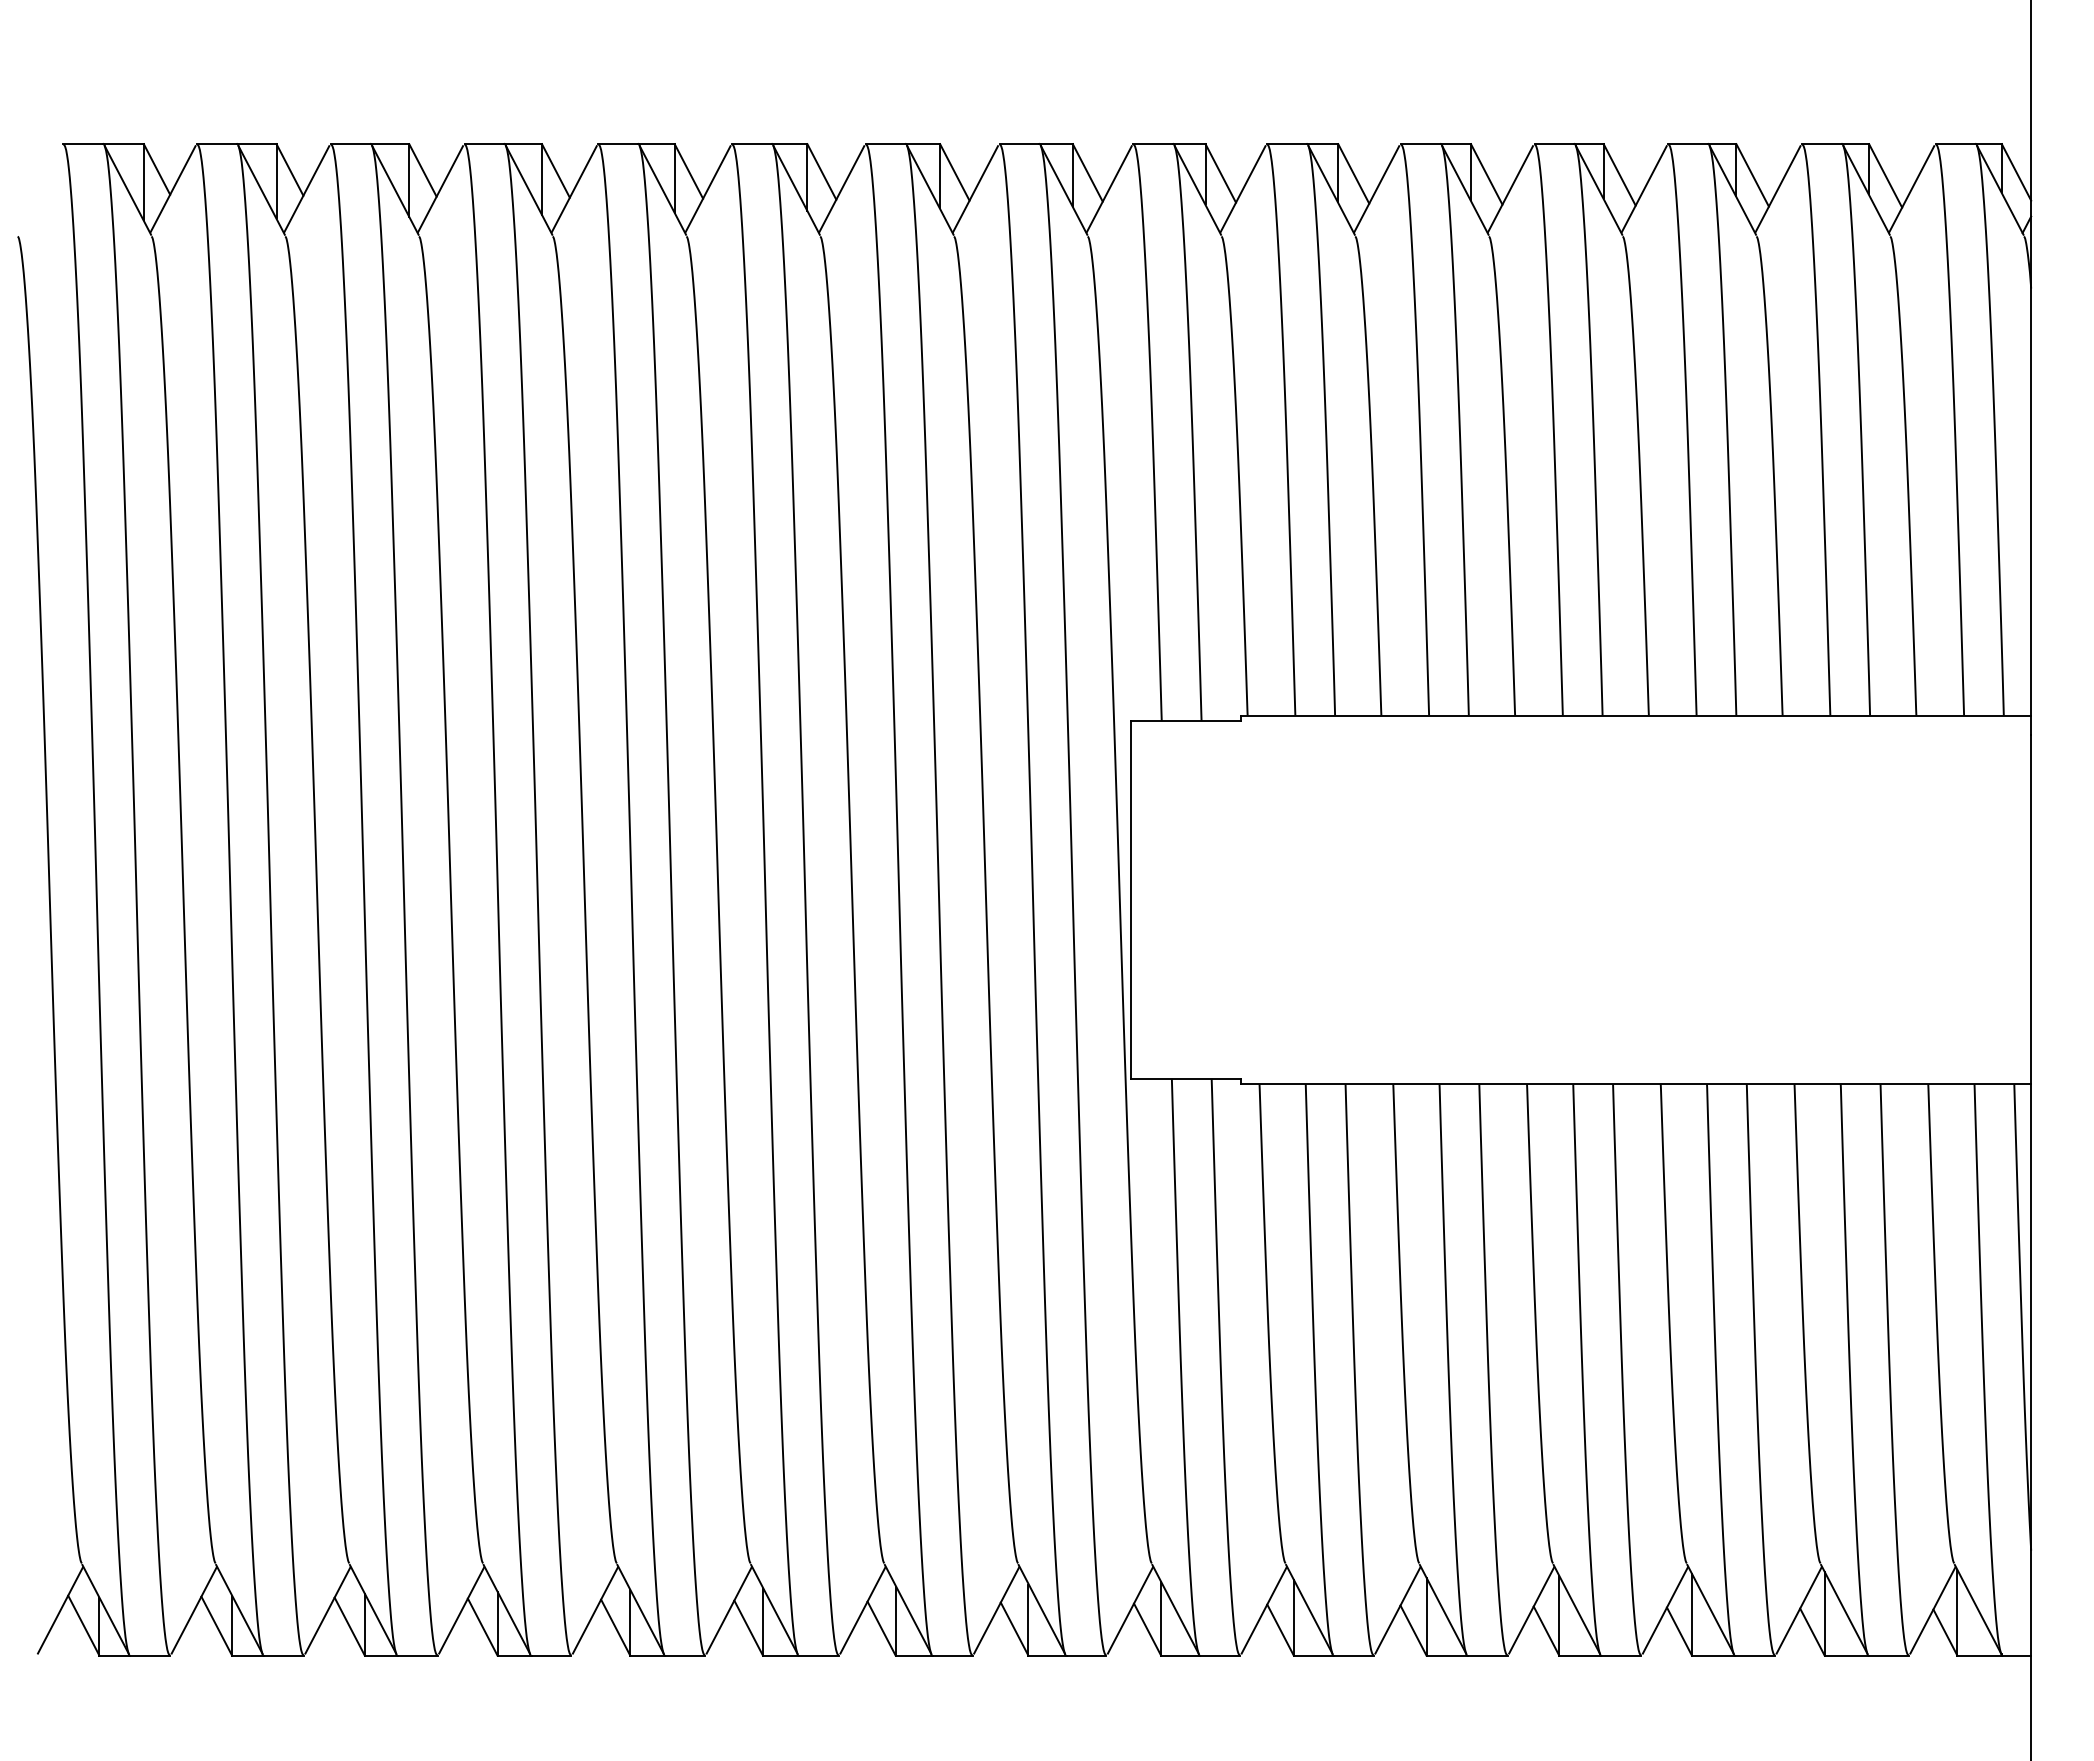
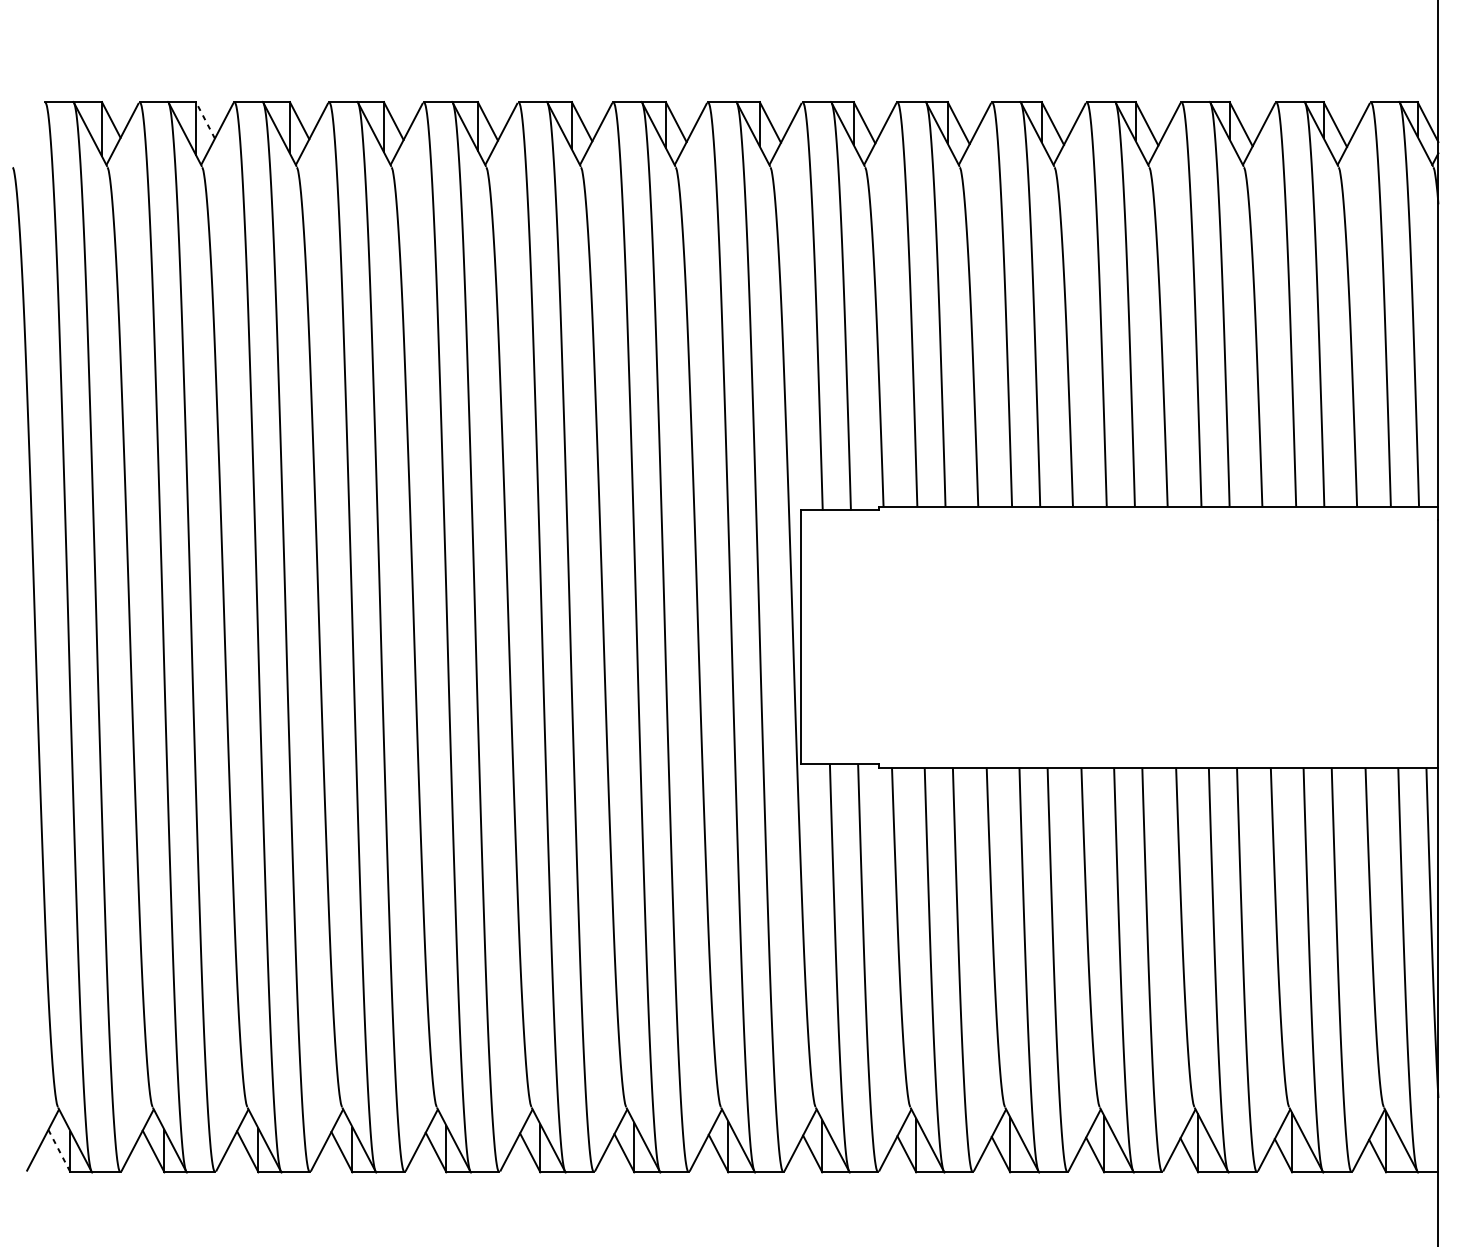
line: (289, 169) -> (205, 120), solid -> dashed
line: (83, 1625) -> (59, 1151), solid -> dashed

